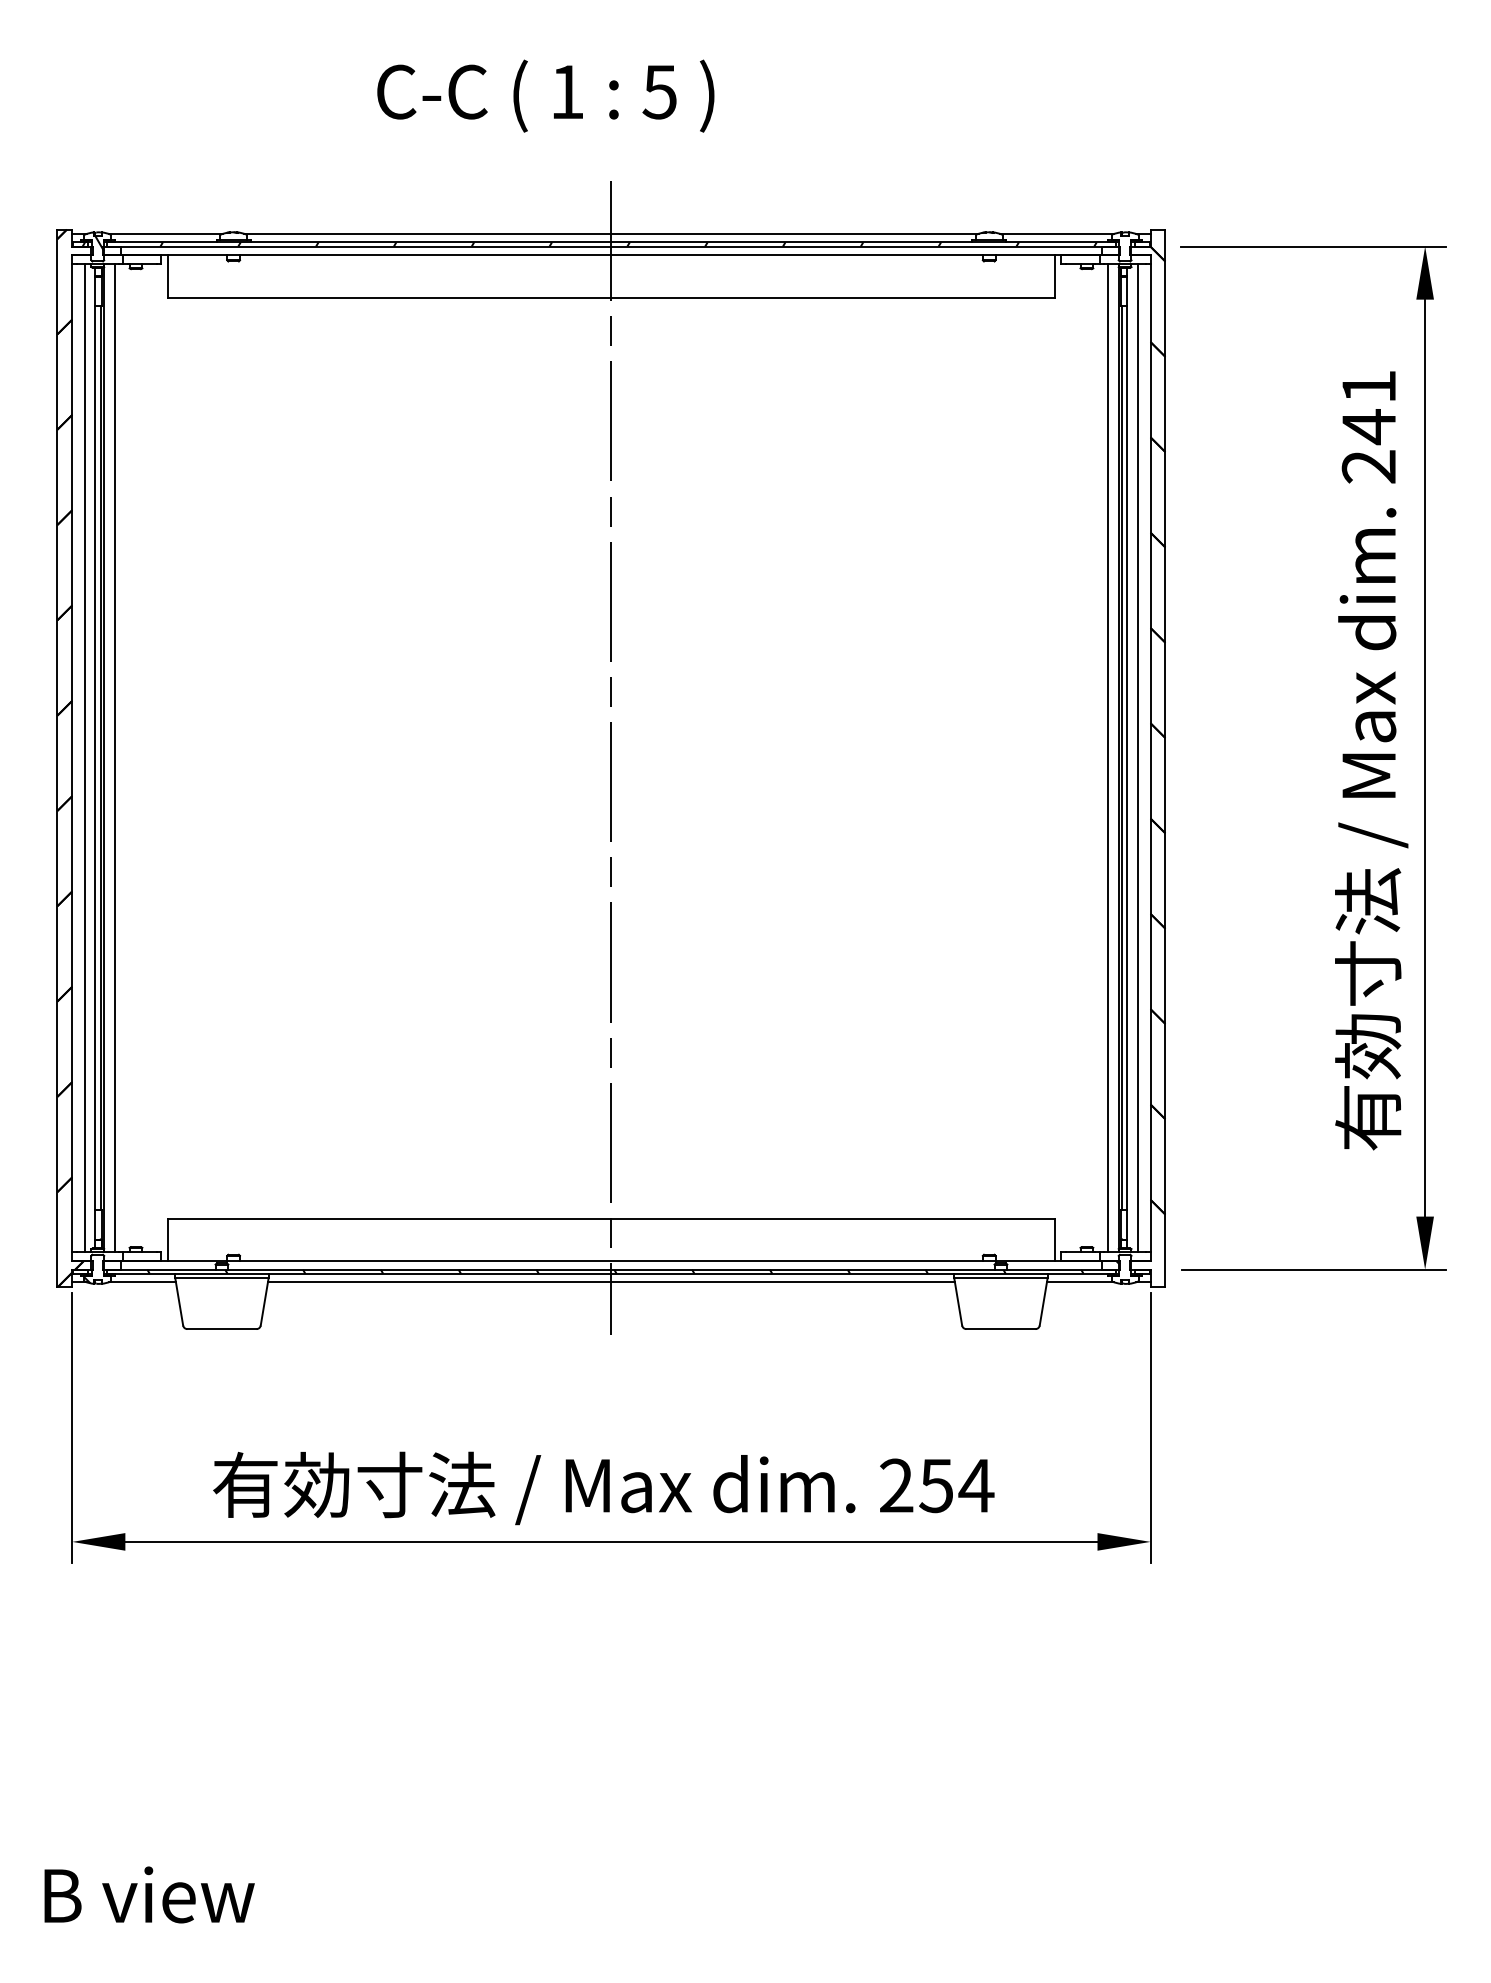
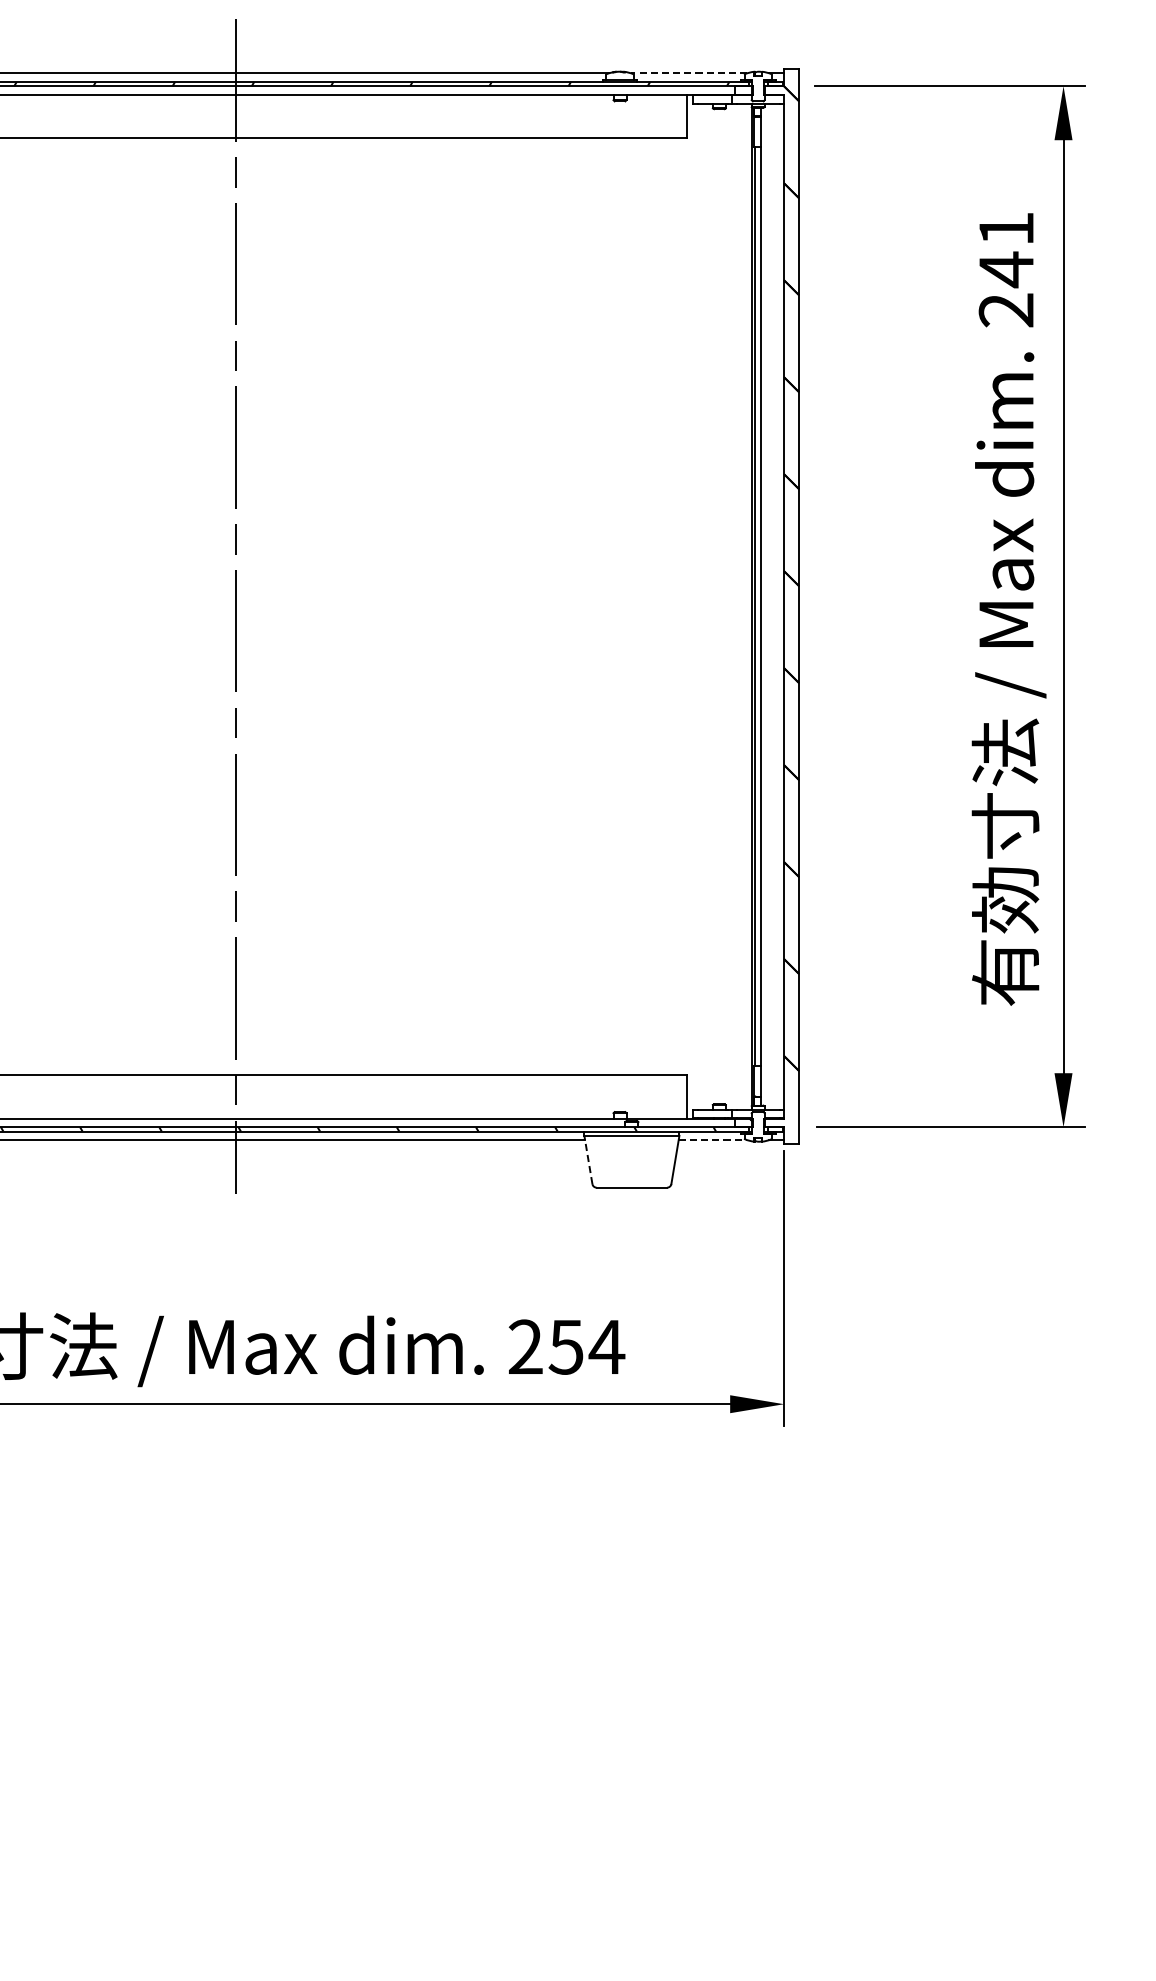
line: (1056, 233) -> (688, 72), solid -> dashed
line: (1108, 757) -> (741, 606), removed
line: (1137, 757) -> (770, 606), removed
line: (1080, 1282) -> (712, 1140), solid -> dashed
line: (958, 1301) -> (588, 1159), solid -> dashed

